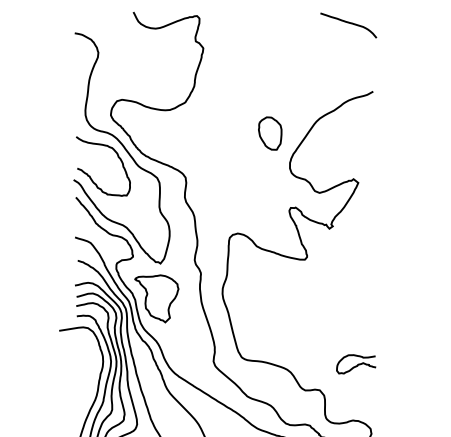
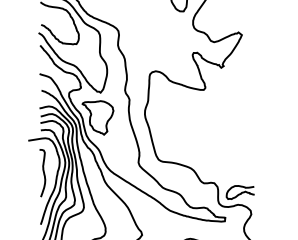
curve: (357, 364) -> (241, 192), moved
curve: (80, 375) -> (43, 172), added

